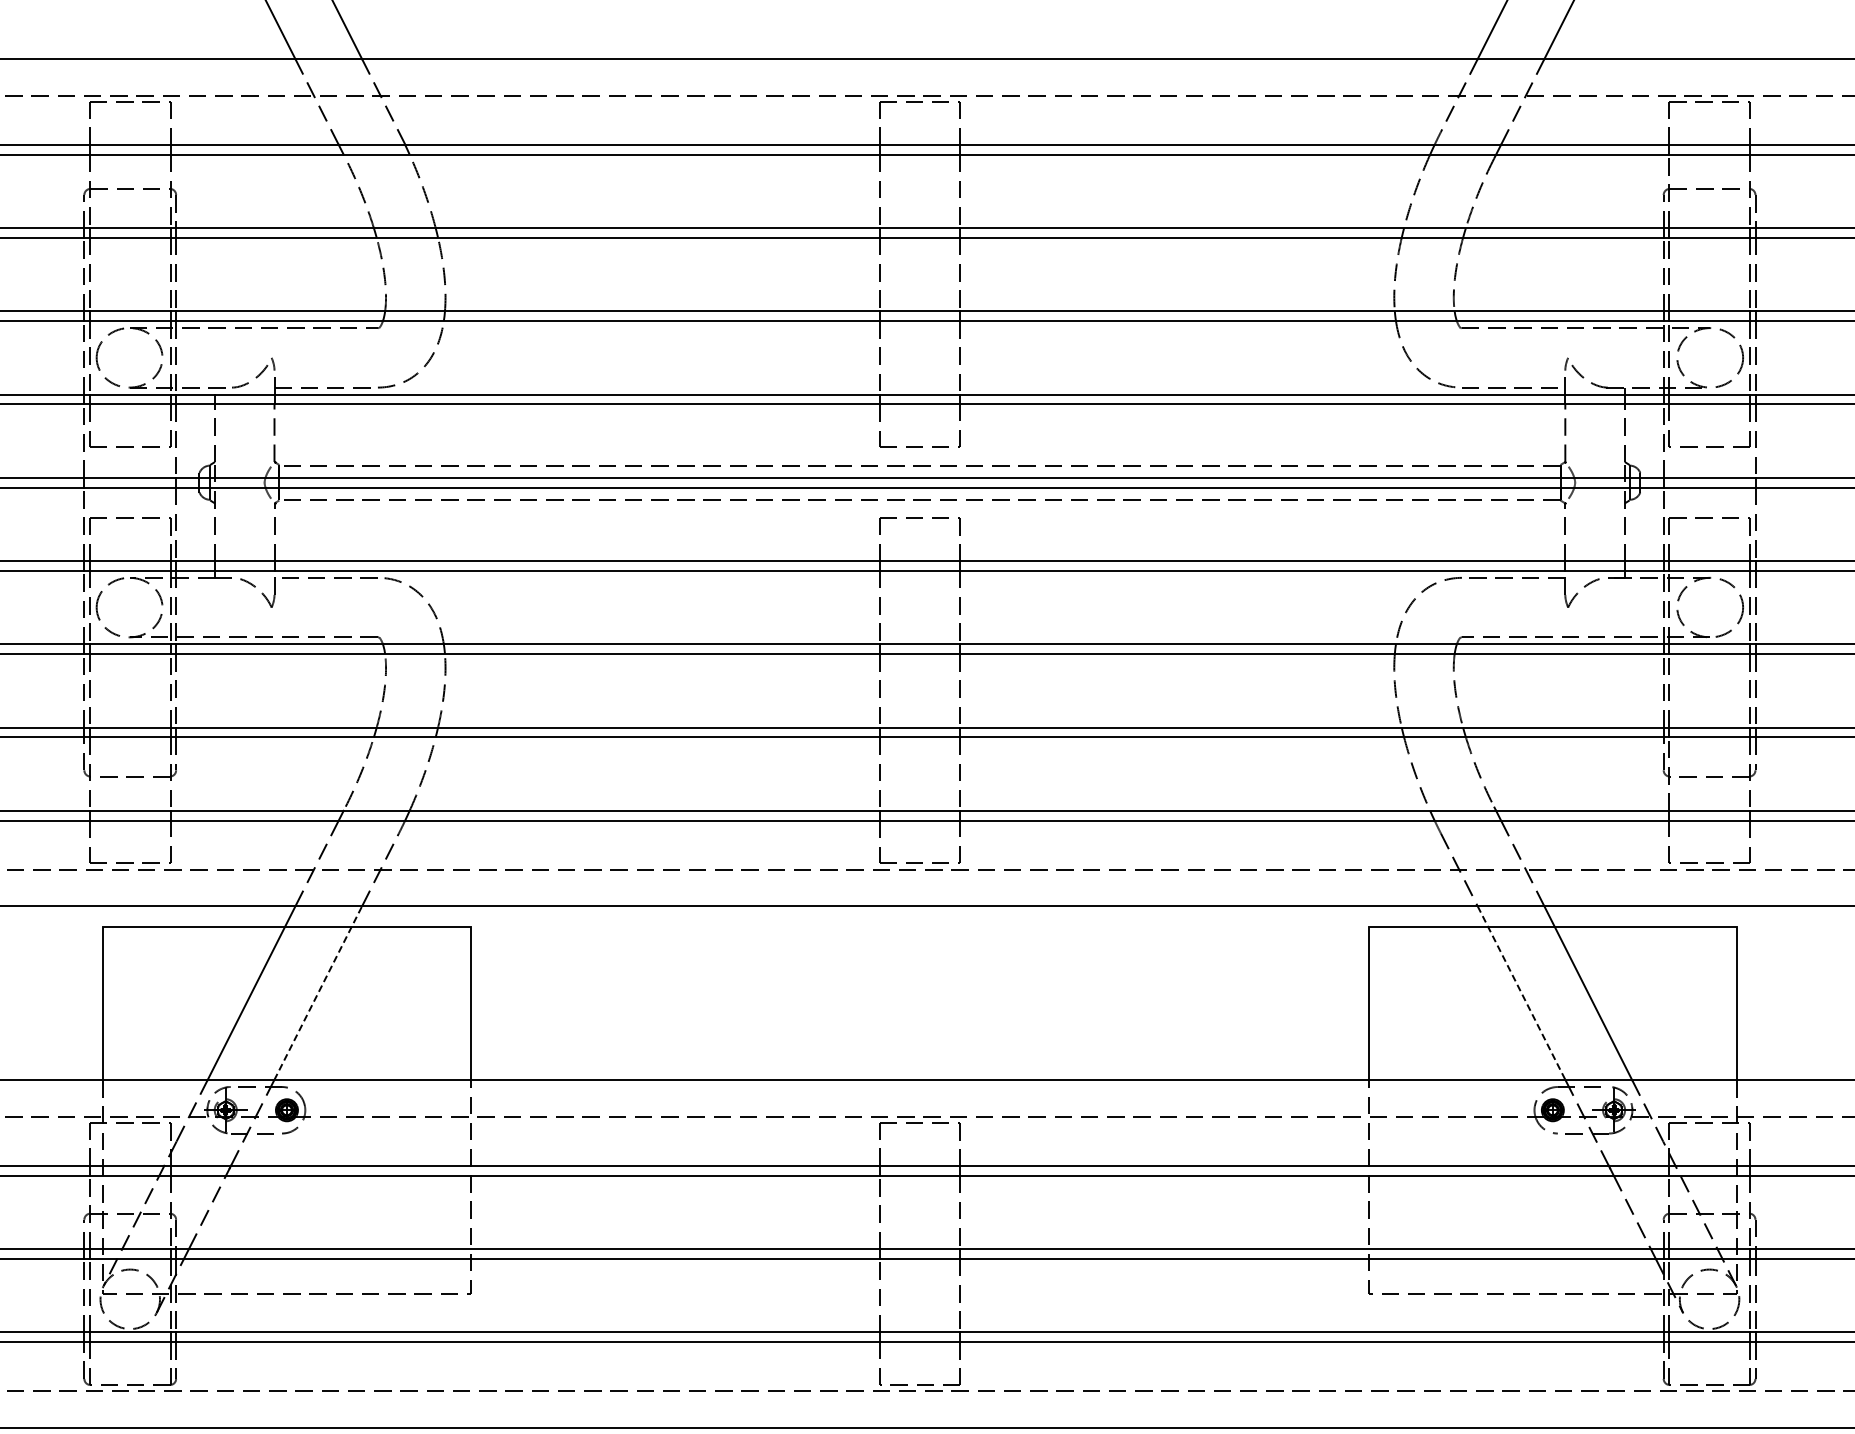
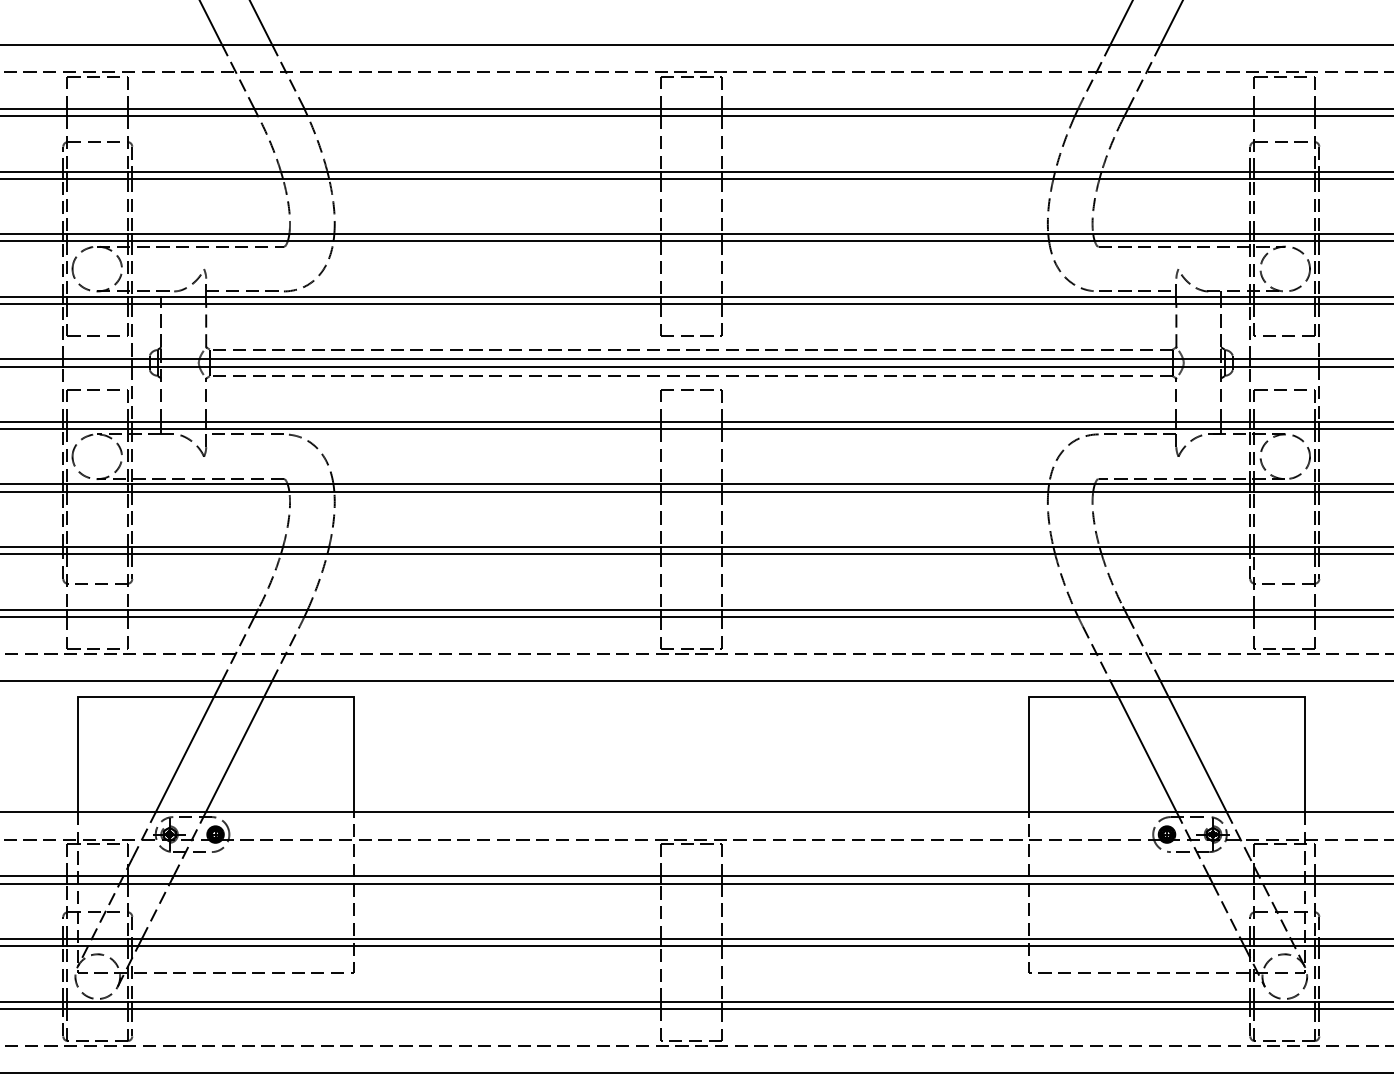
line: (318, 992) -> (239, 746), dashed -> solid
line: (1521, 993) -> (1143, 746), dashed -> solid

